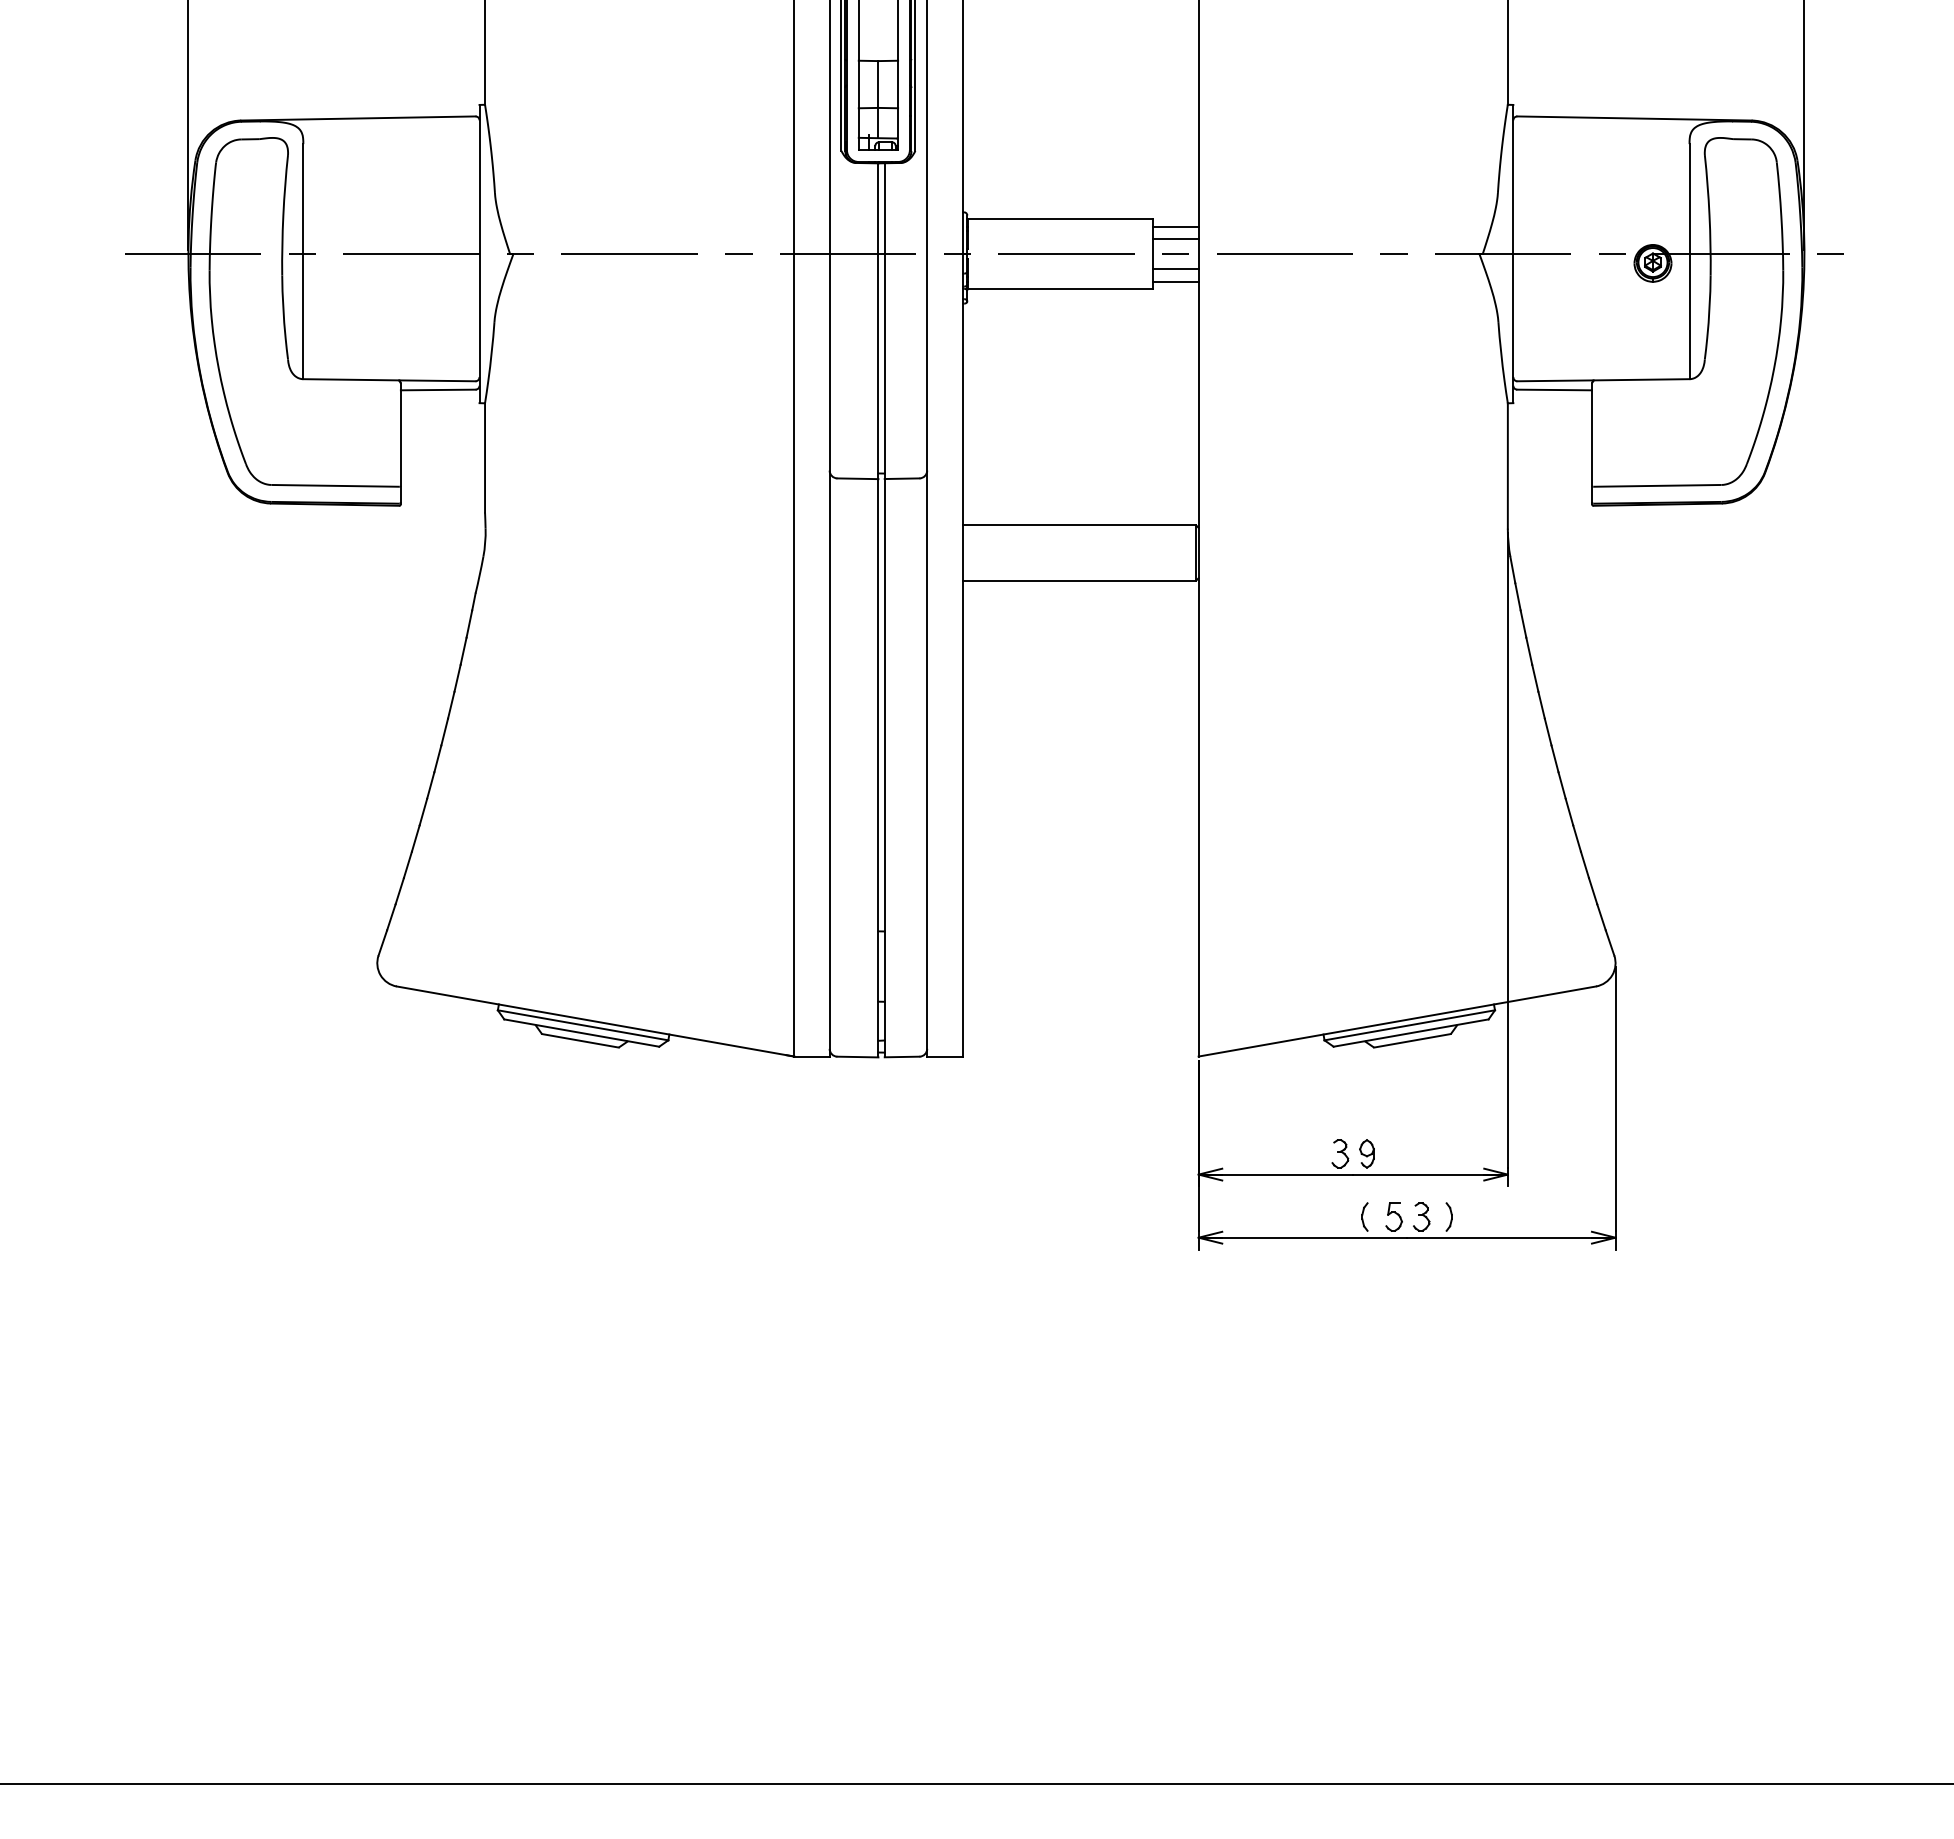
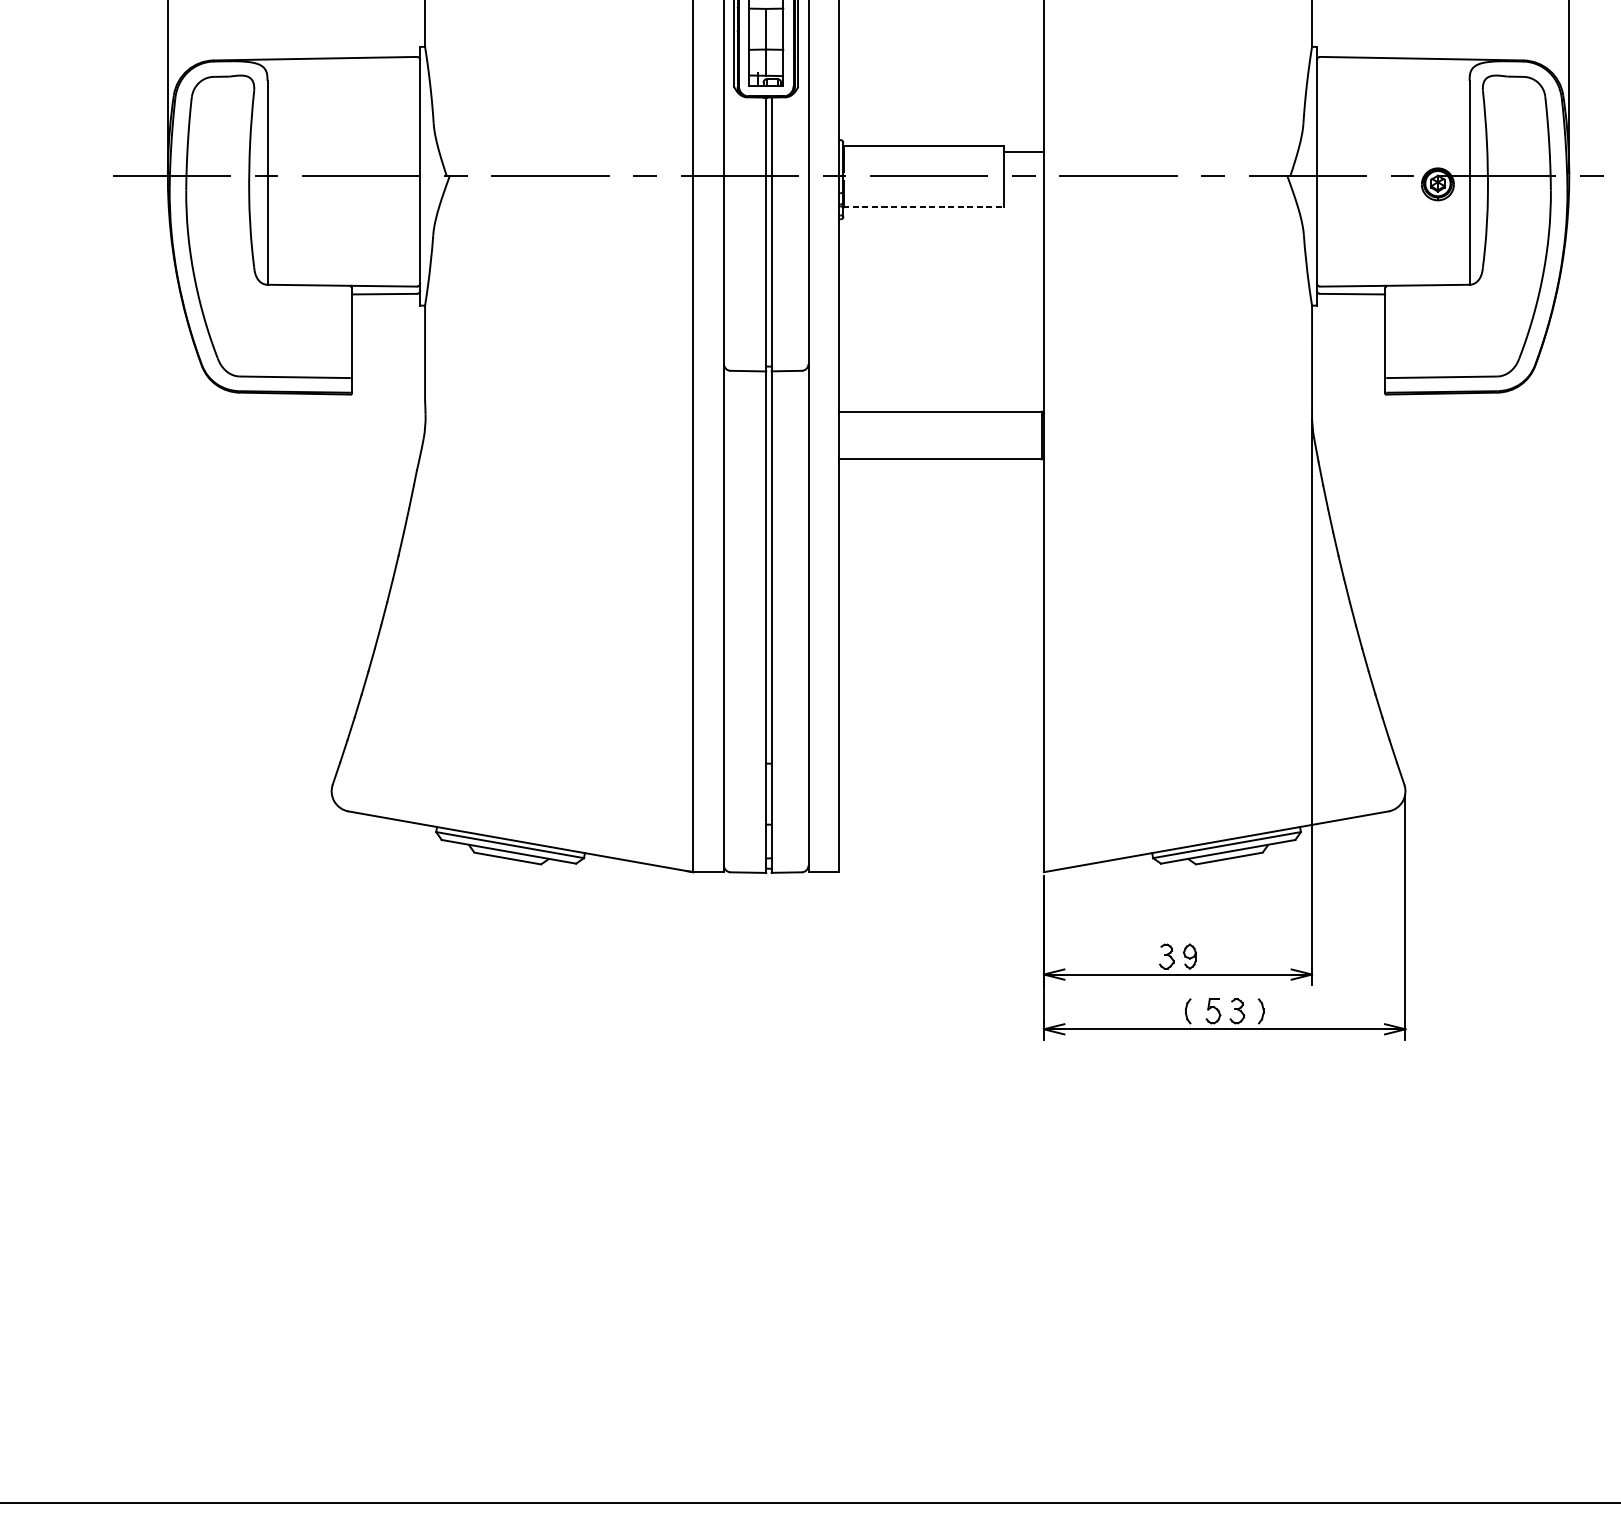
line: (1175, 238) -> (1023, 162), removed
line: (1175, 269) -> (1023, 189), removed
line: (1175, 281) -> (1023, 200), removed
line: (1060, 289) -> (924, 207), solid -> dashed

